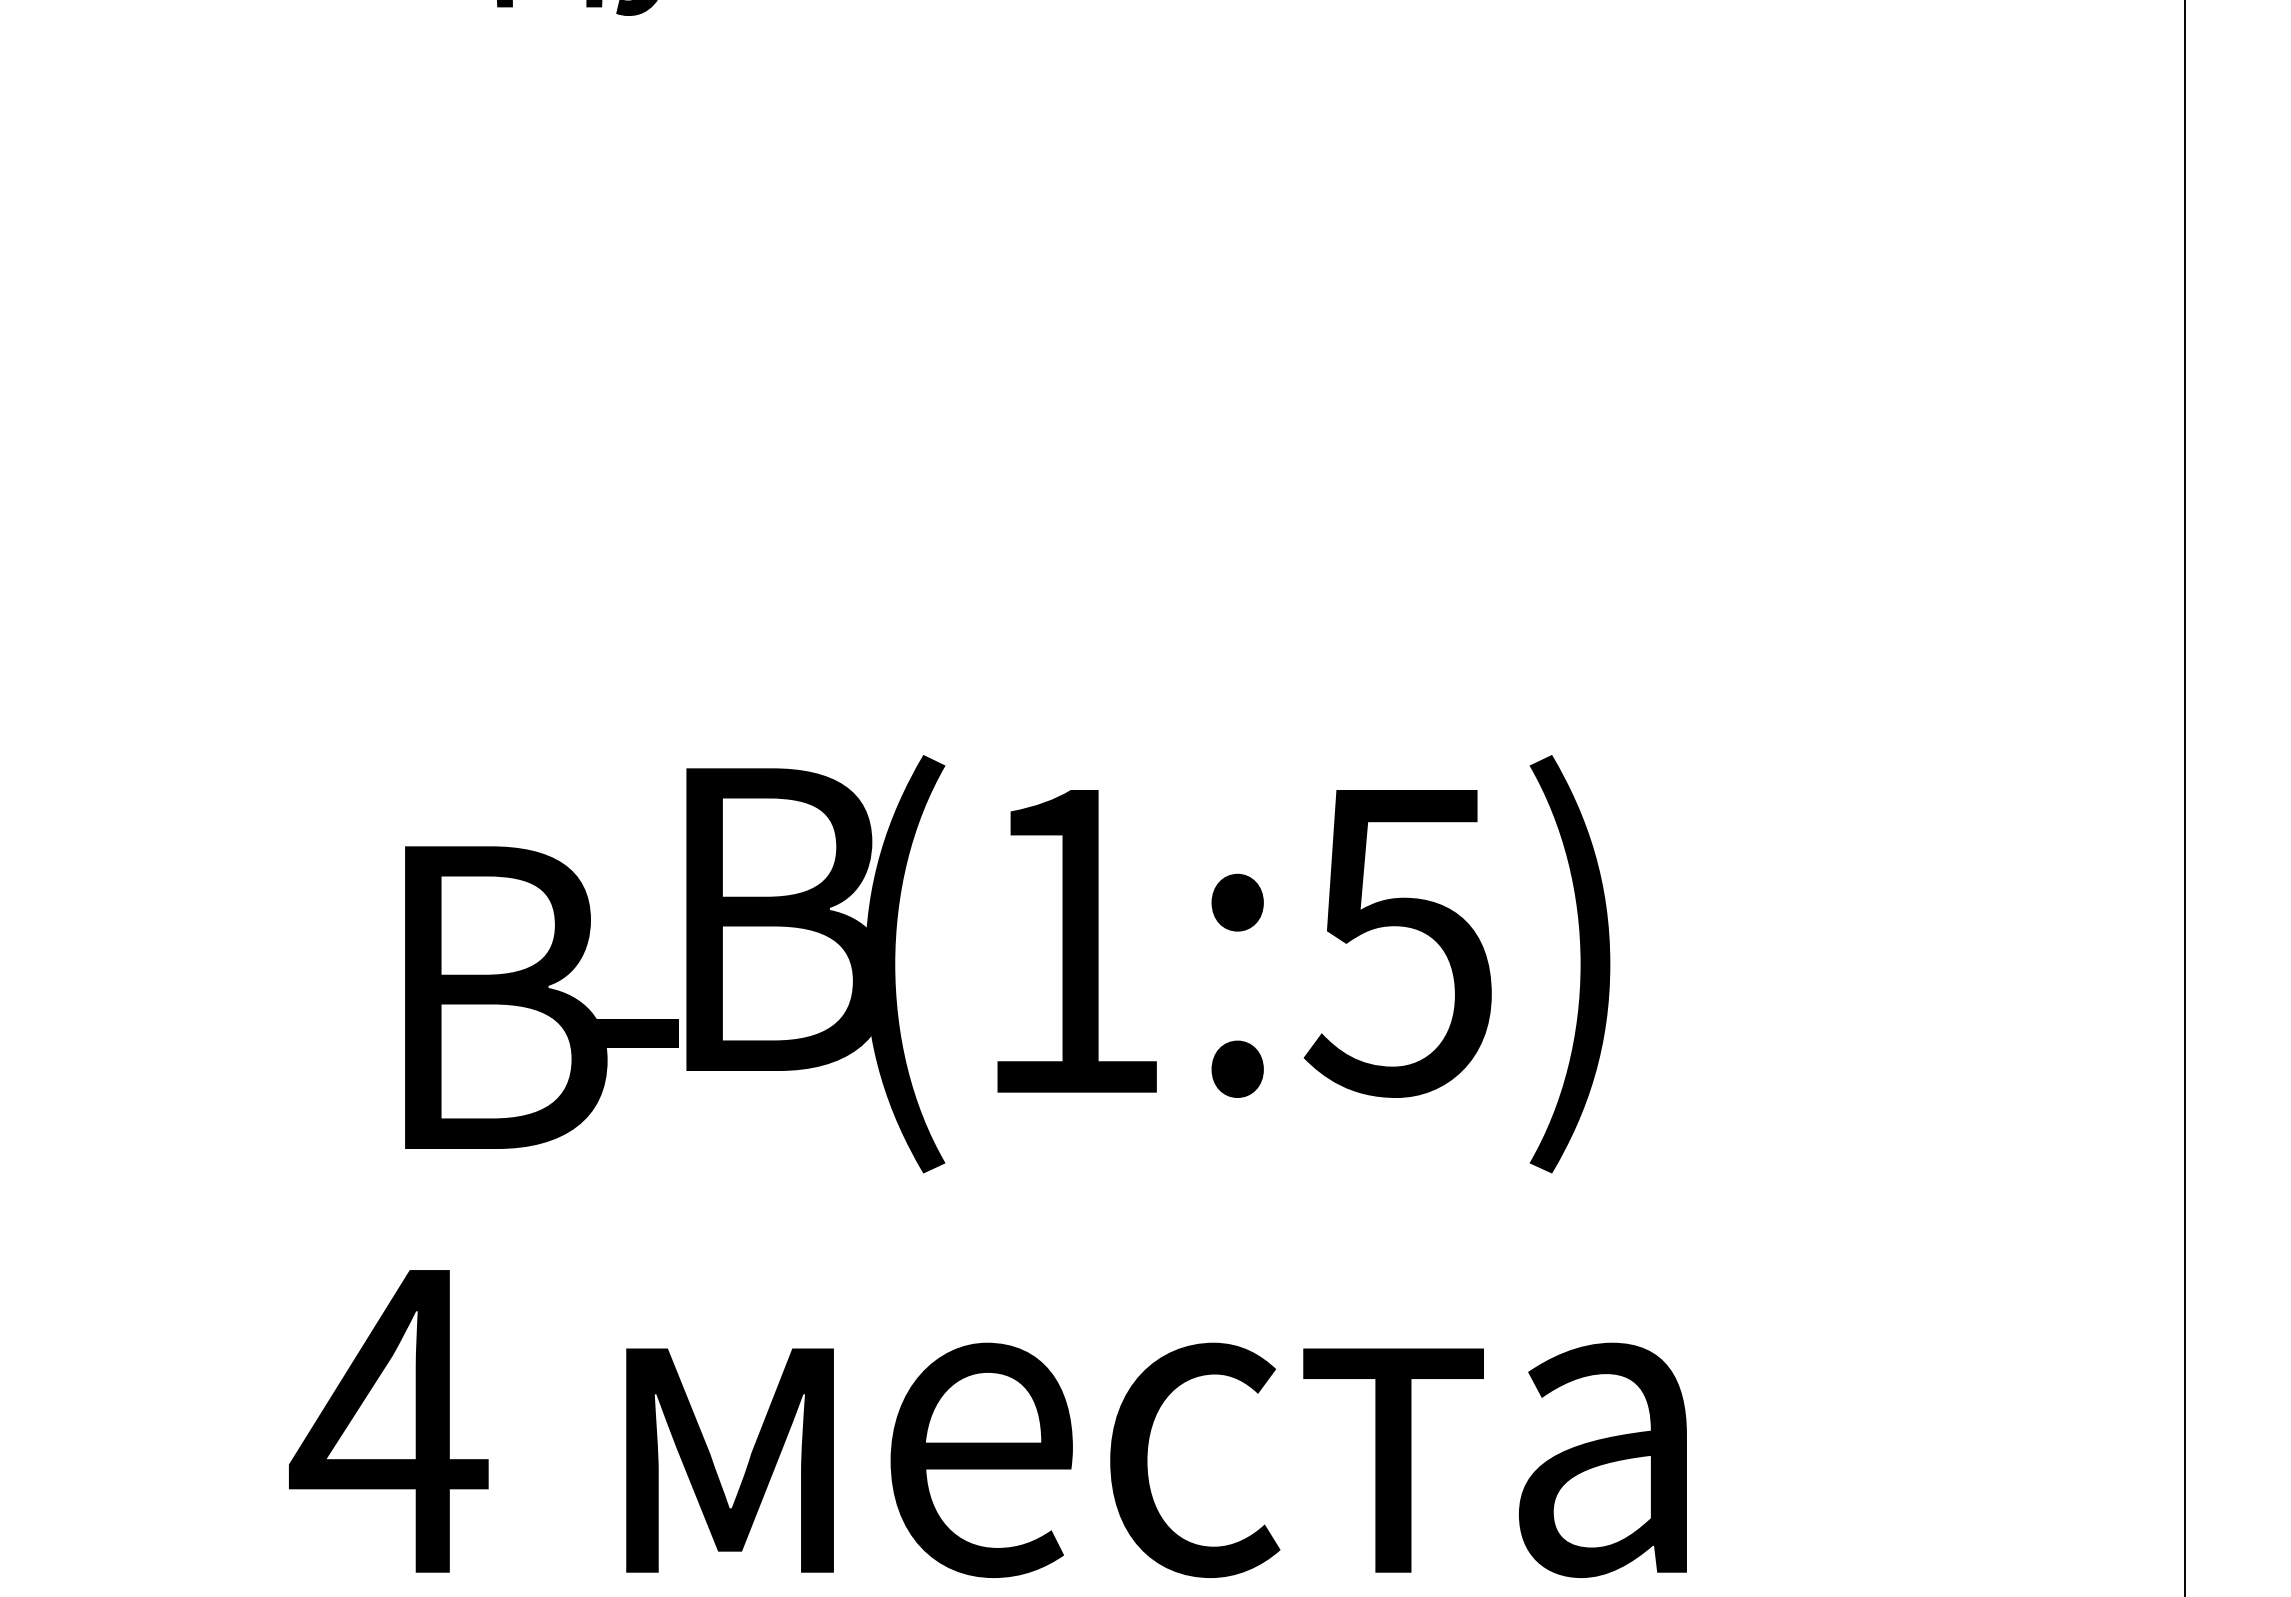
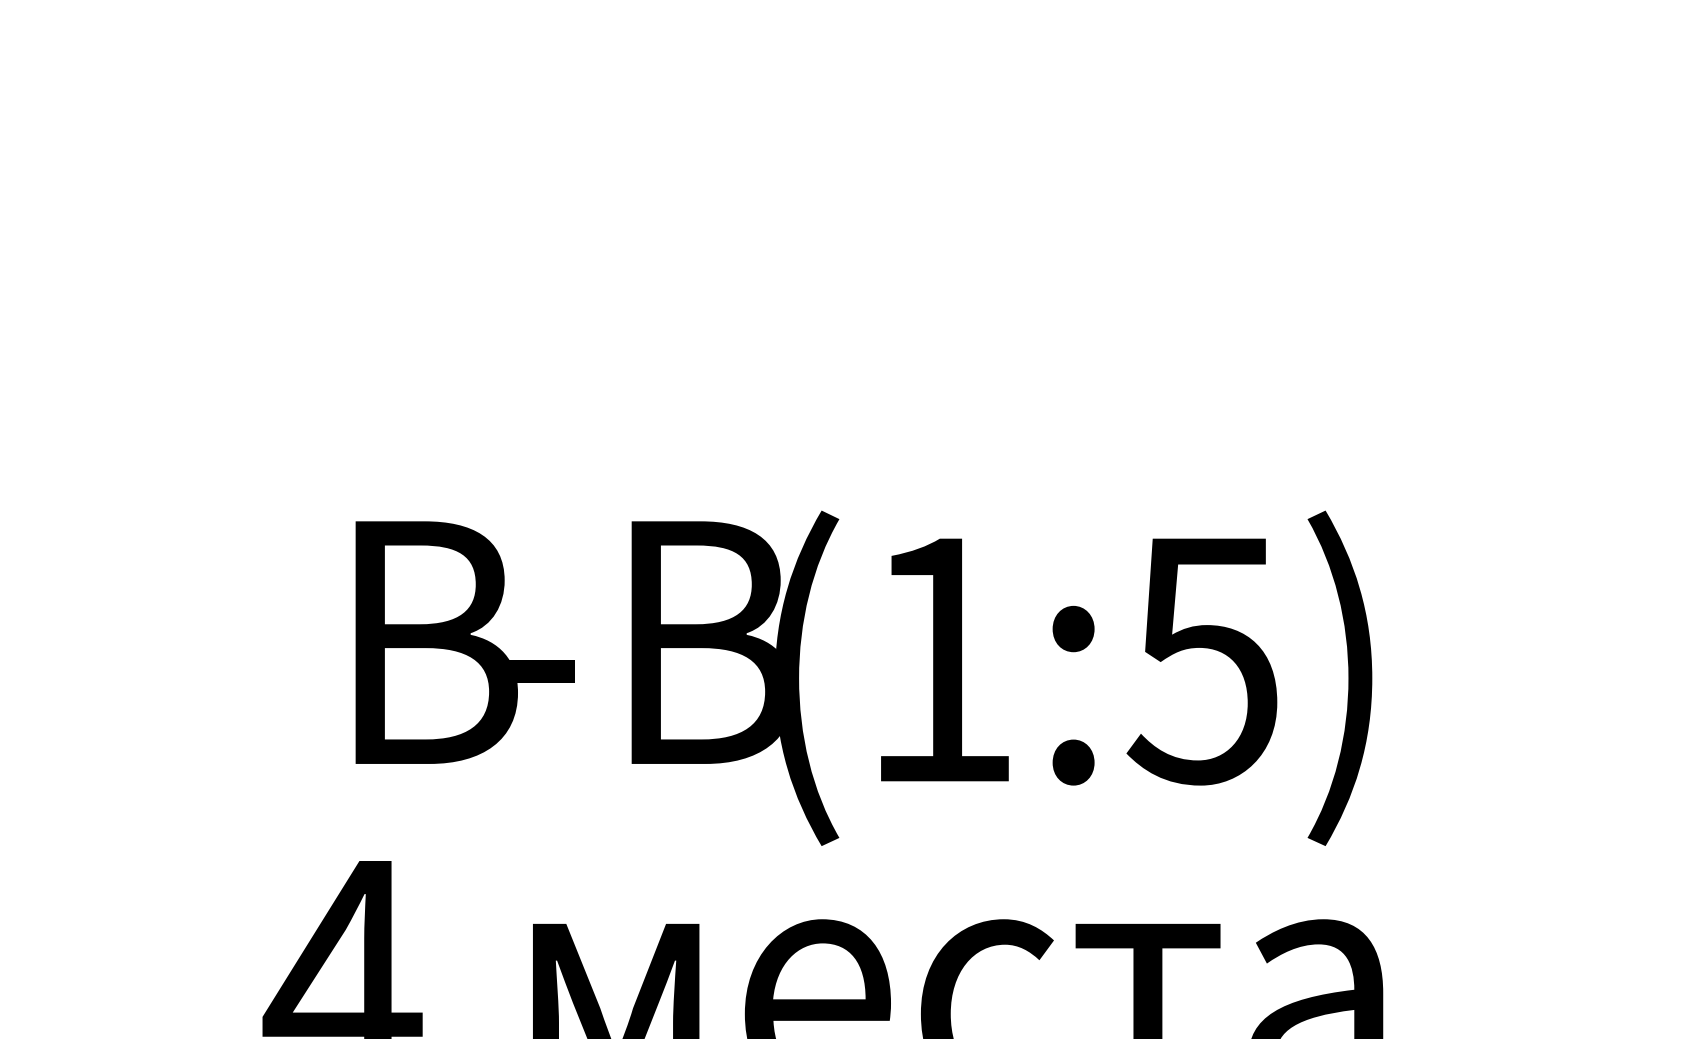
text: (1148, 964) -> (1002, 678), moved

